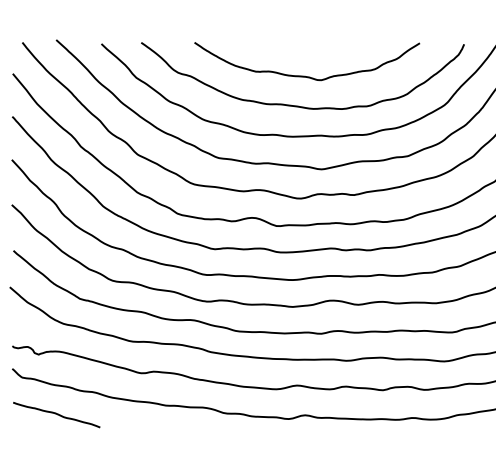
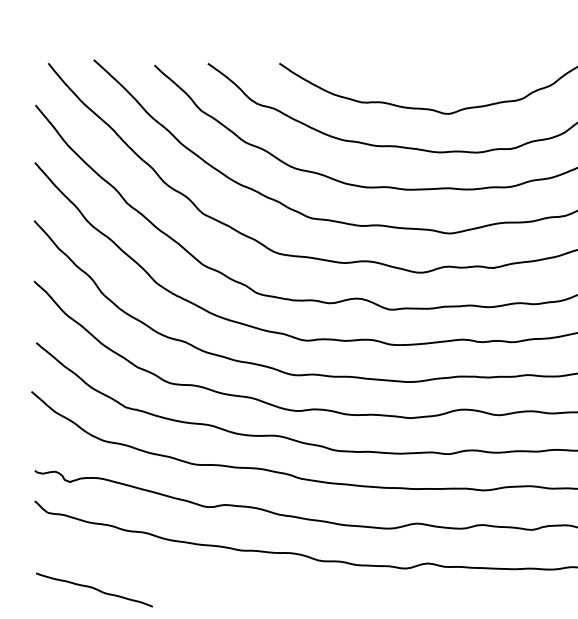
curve: (56, 414) -> (94, 589), moved

